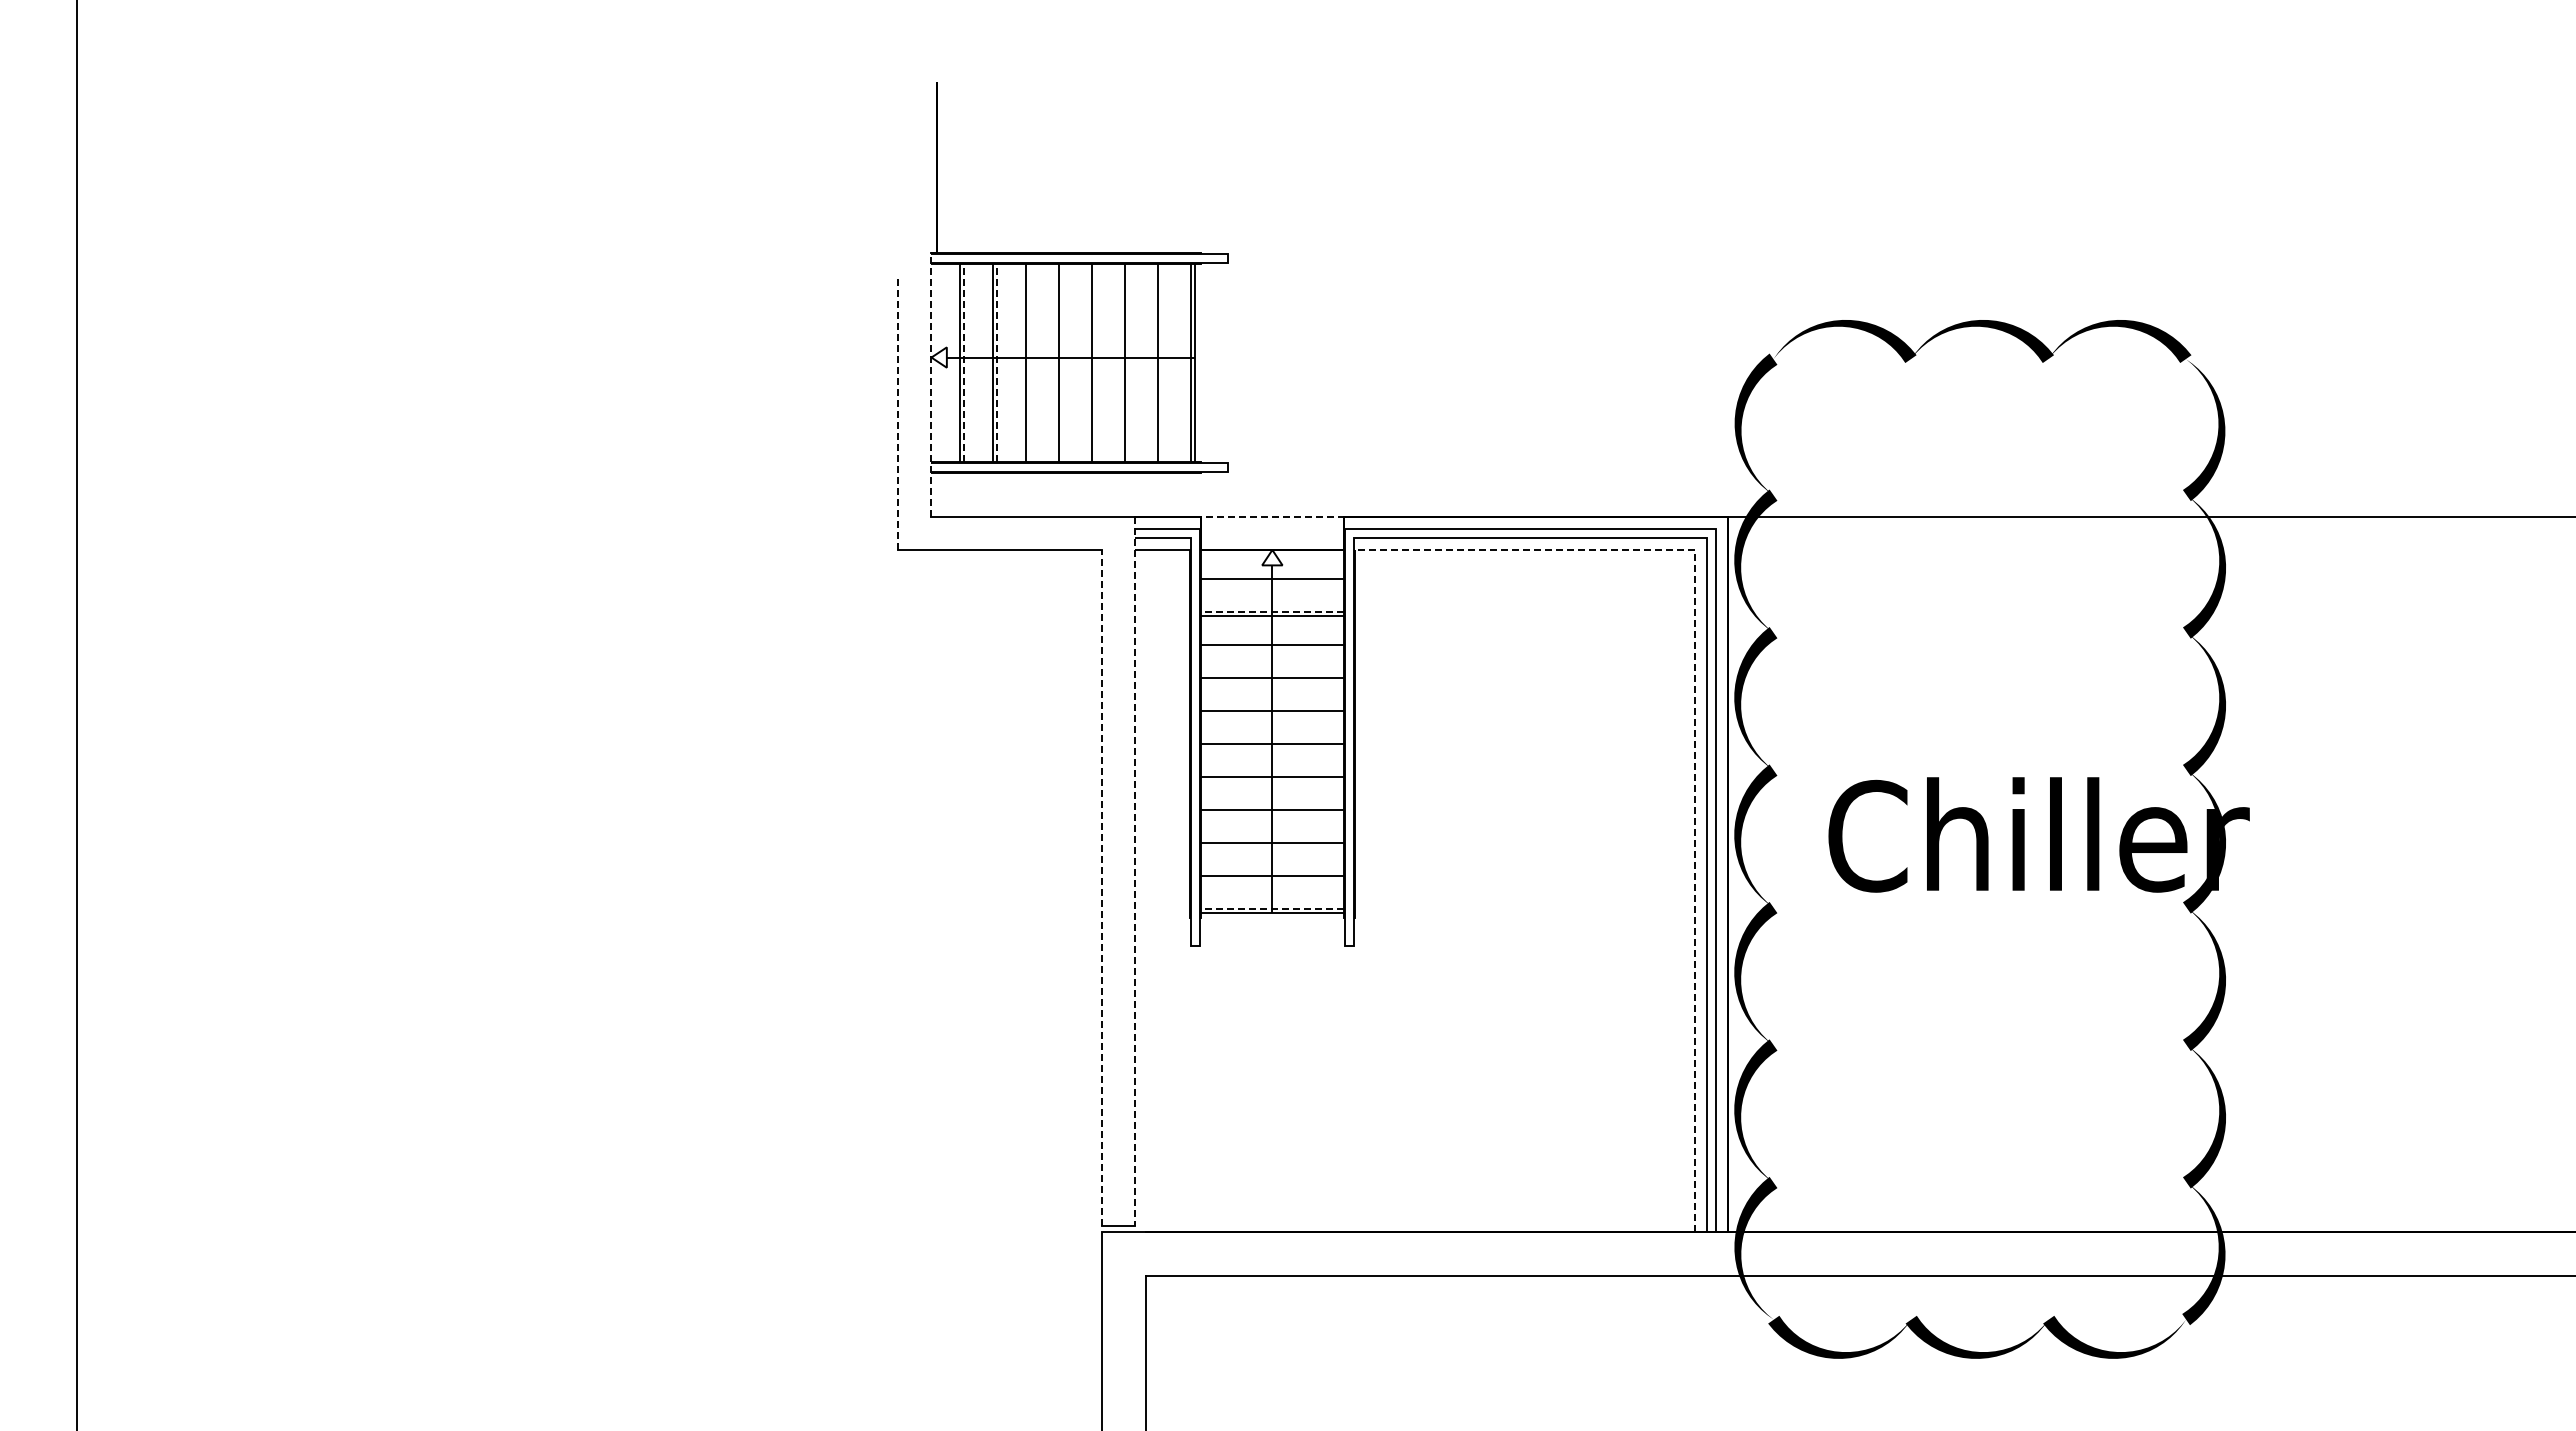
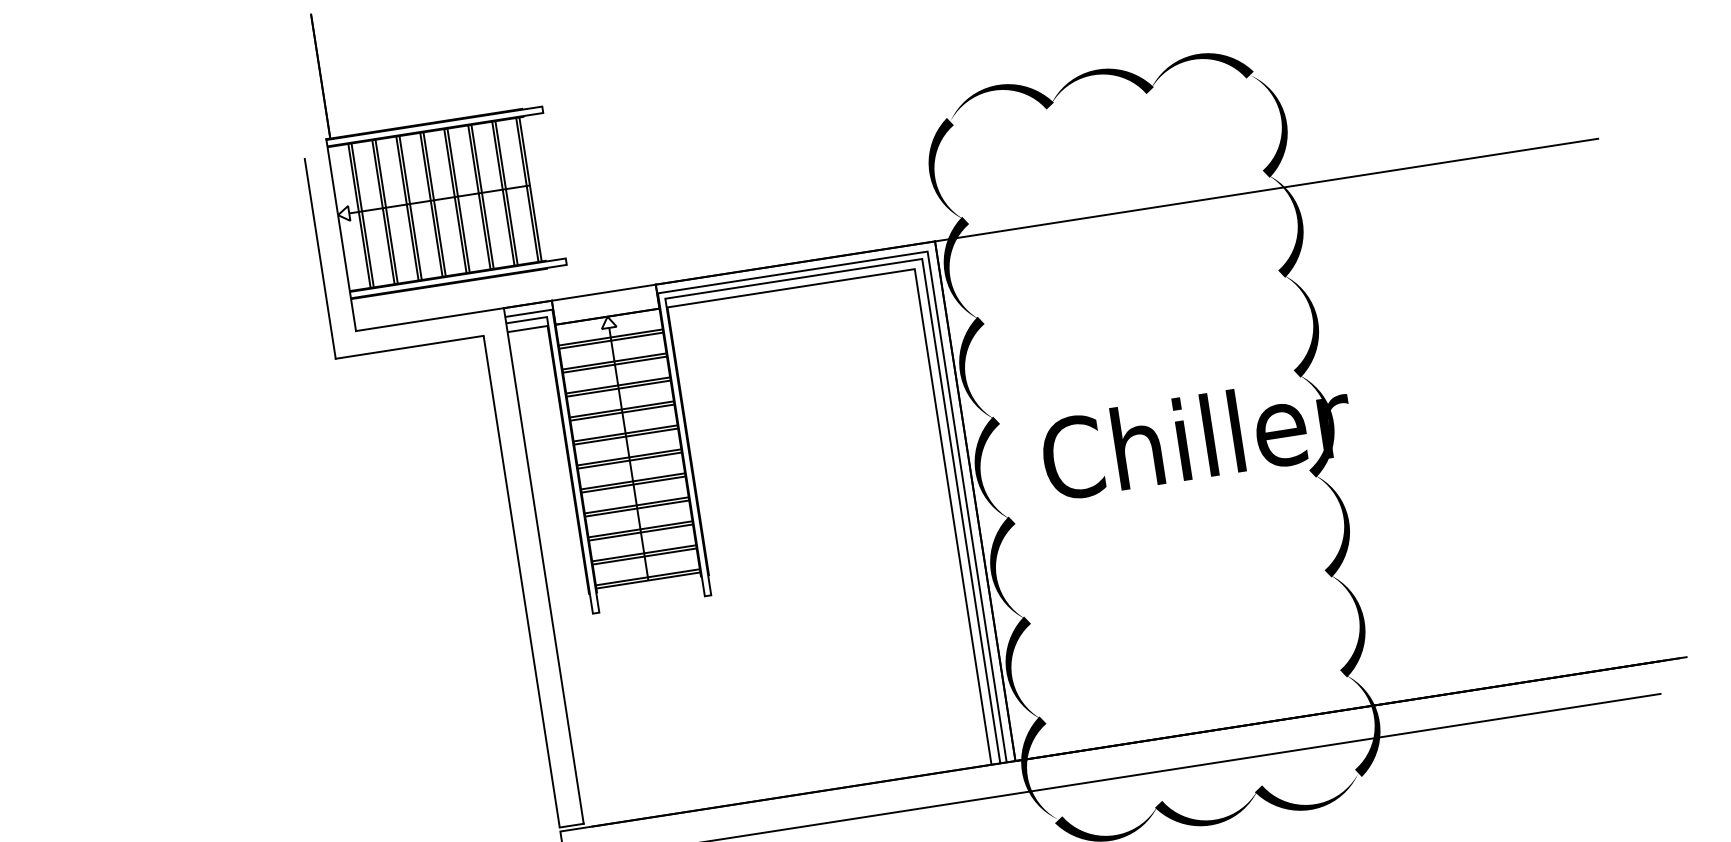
line: (964, 363) -> (362, 215), dashed -> solid
line: (997, 363) -> (386, 212), dashed -> solid
line: (1030, 363) -> (410, 208), added
line: (1063, 363) -> (434, 204), added
line: (1096, 363) -> (458, 200), added
line: (1129, 363) -> (482, 197), added
line: (1162, 363) -> (506, 193), added
line: (931, 385) -> (341, 235), dashed -> solid
line: (898, 412) -> (320, 258), dashed -> solid
line: (1272, 517) -> (603, 293), dashed -> solid
line: (1271, 582) -> (610, 340), added
line: (1271, 611) -> (613, 361), dashed -> solid
line: (1271, 648) -> (617, 388), added
line: (1271, 681) -> (621, 412), added
line: (1271, 714) -> (625, 436), added
line: (1695, 718) -> (934, 391), dashed -> solid
line: (1271, 747) -> (629, 460), added
line: (1271, 780) -> (632, 484), added
line: (1271, 813) -> (636, 508), added
line: (1271, 846) -> (640, 532), added
line: (1134, 871) -> (543, 565), dashed -> solid
line: (1271, 879) -> (643, 556), added
line: (1101, 887) -> (521, 581), dashed -> solid
line: (1271, 908) -> (647, 577), dashed -> solid

